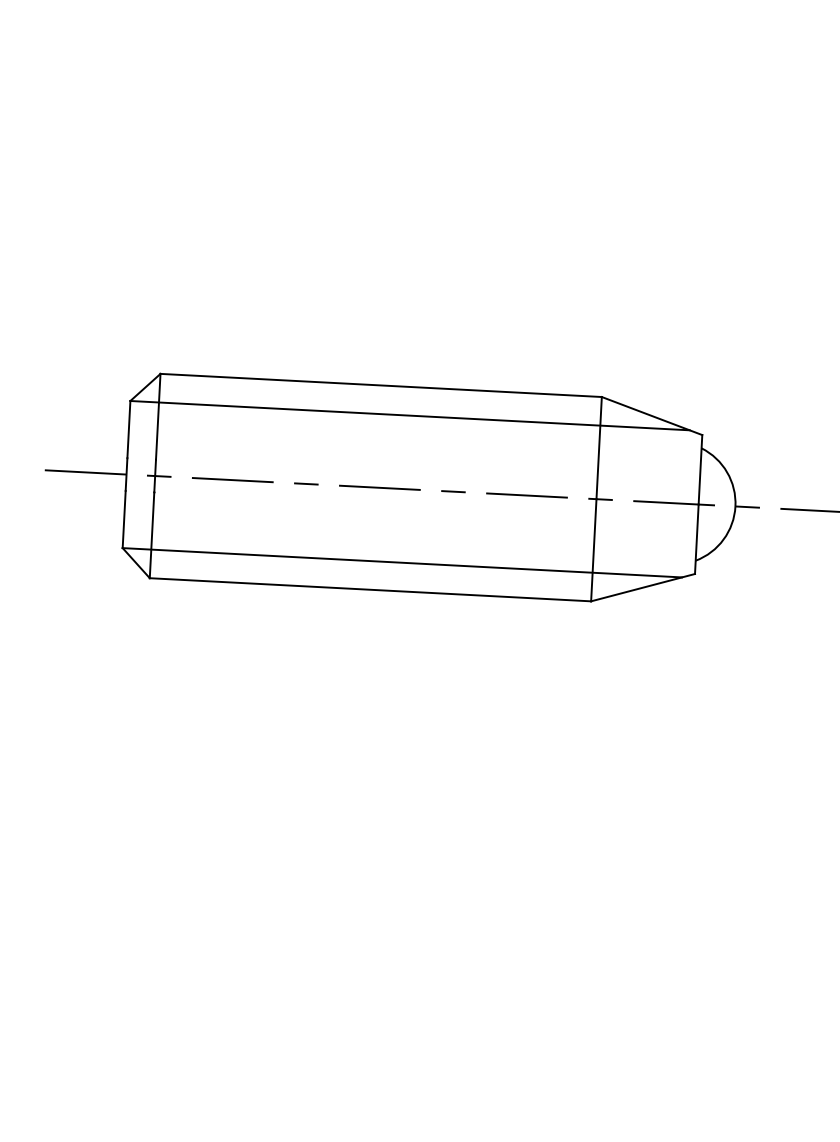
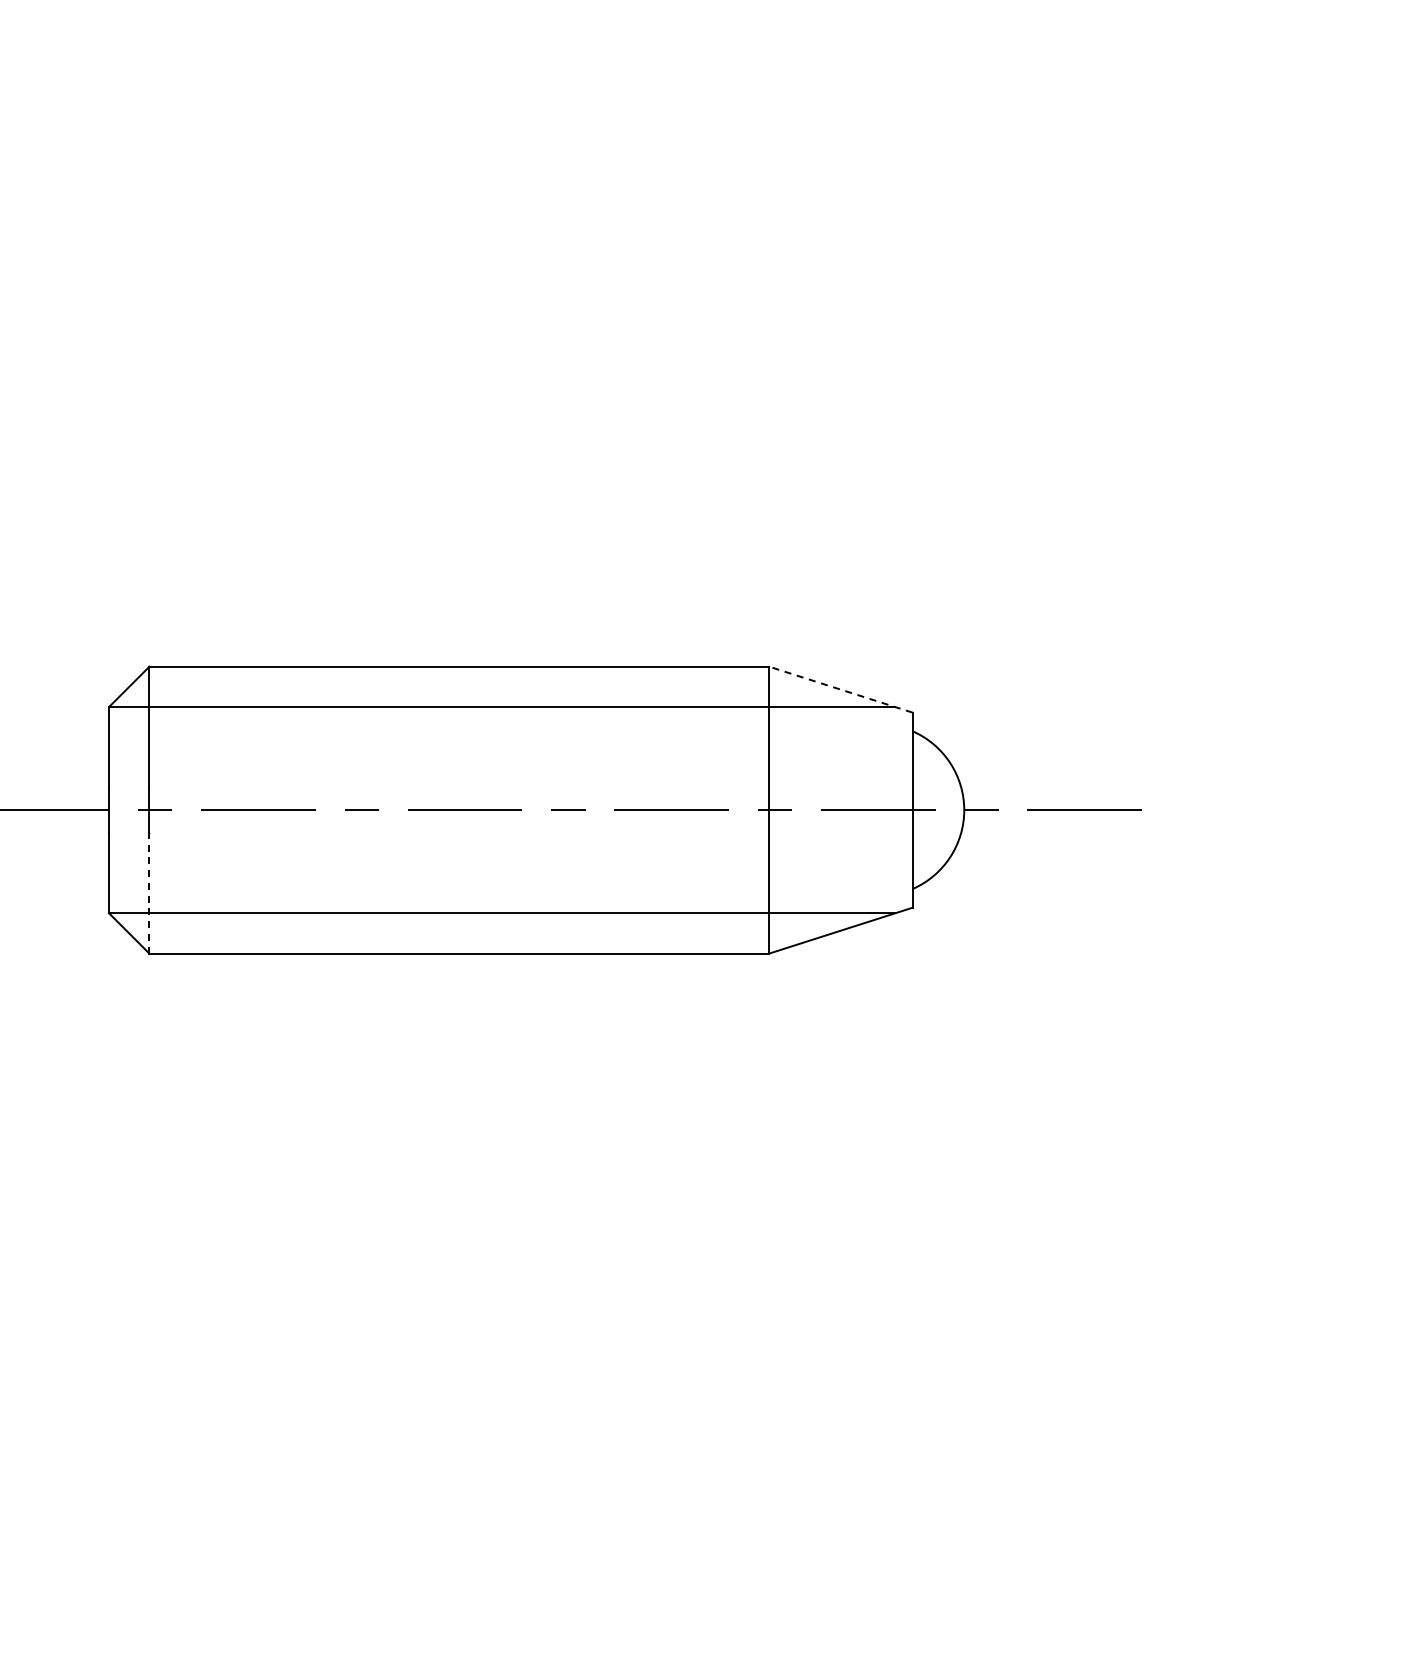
line: (651, 415) -> (840, 689), solid -> dashed
line: (152, 534) -> (149, 892), solid -> dashed

